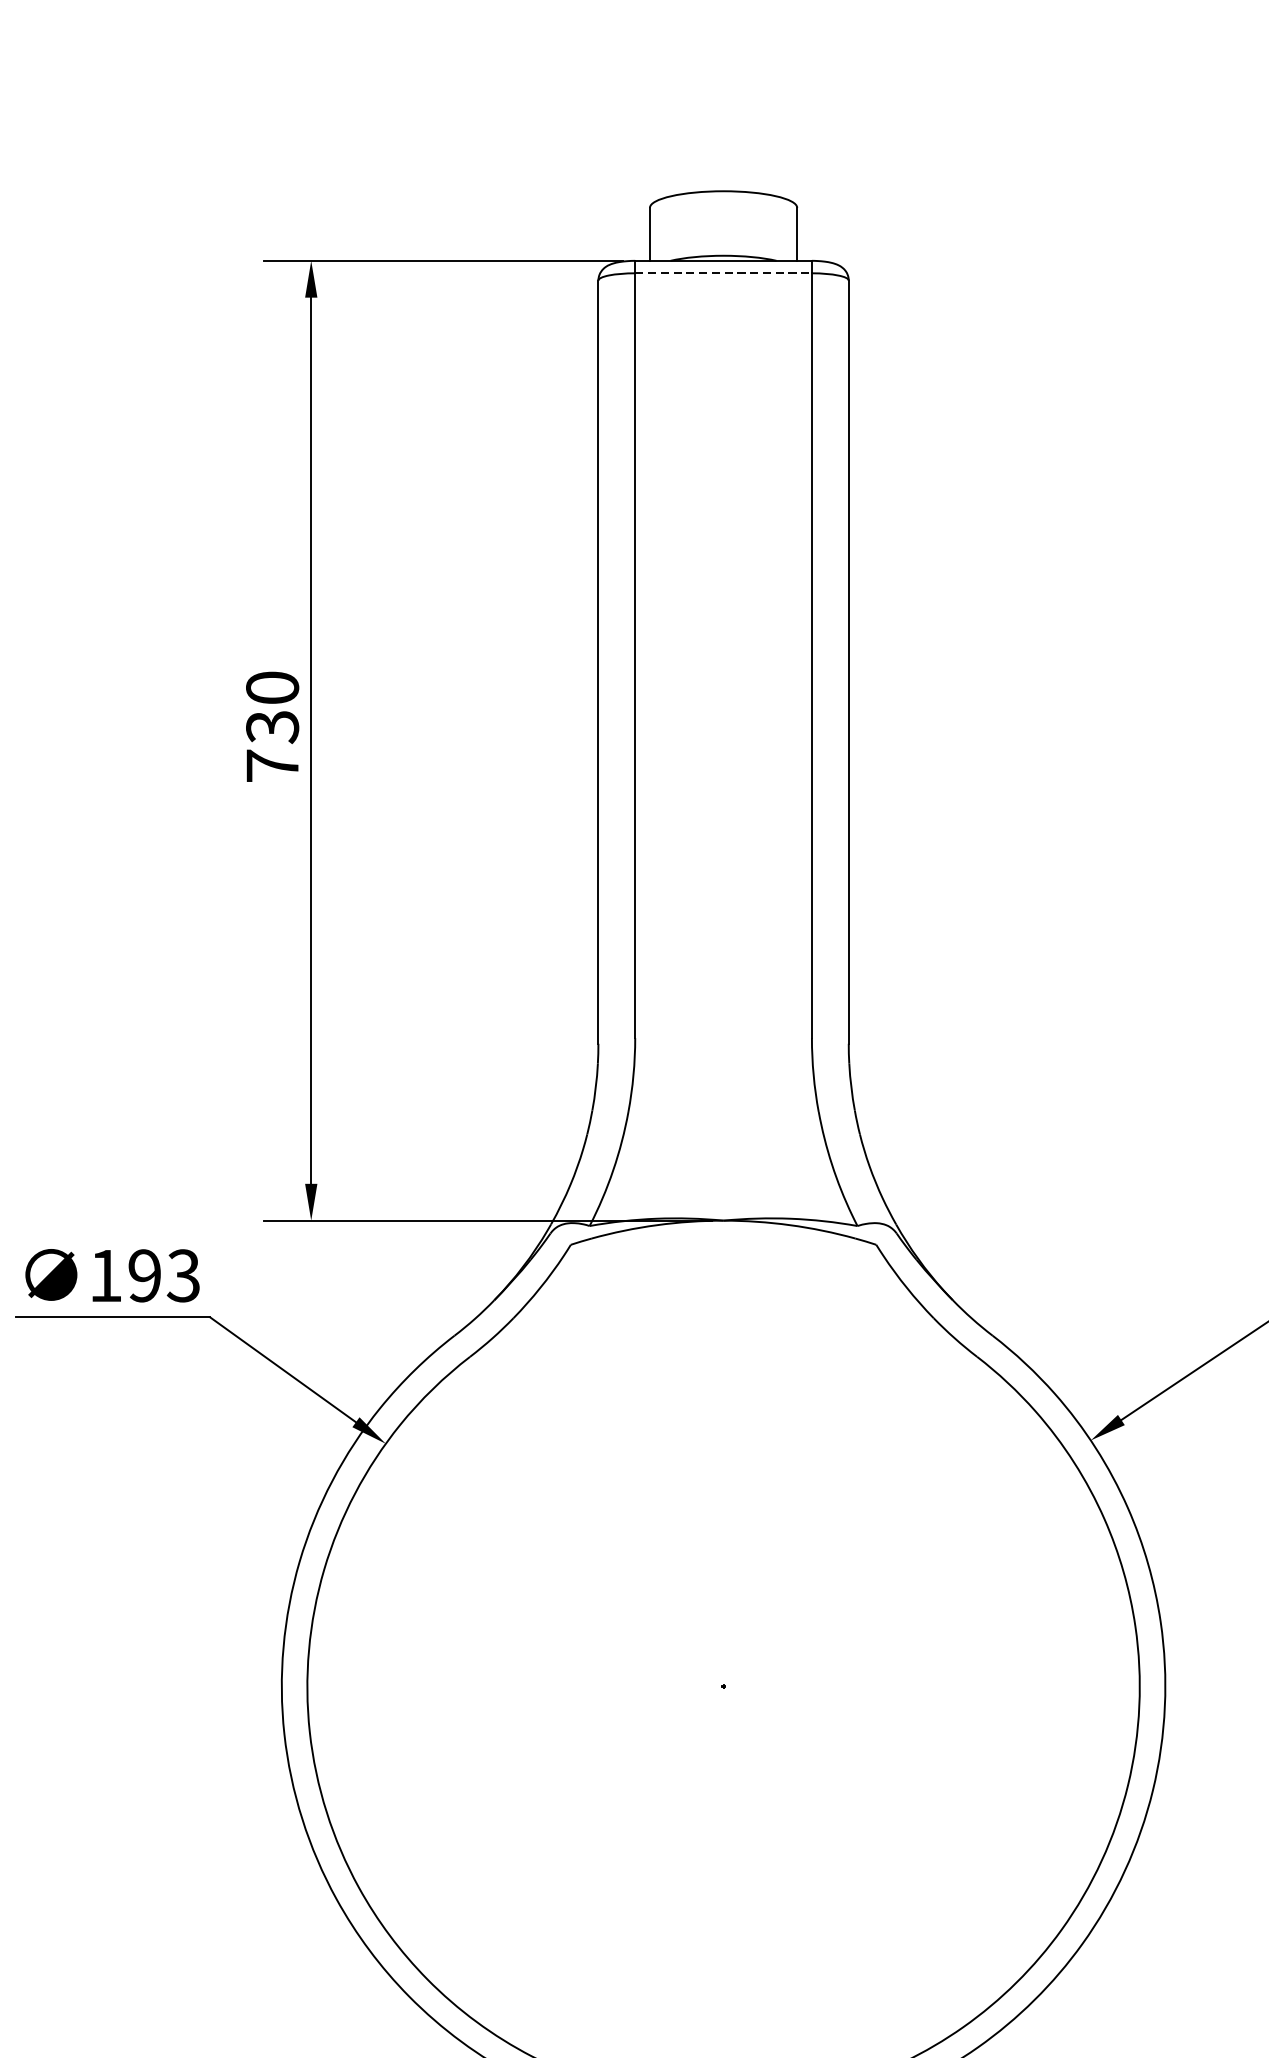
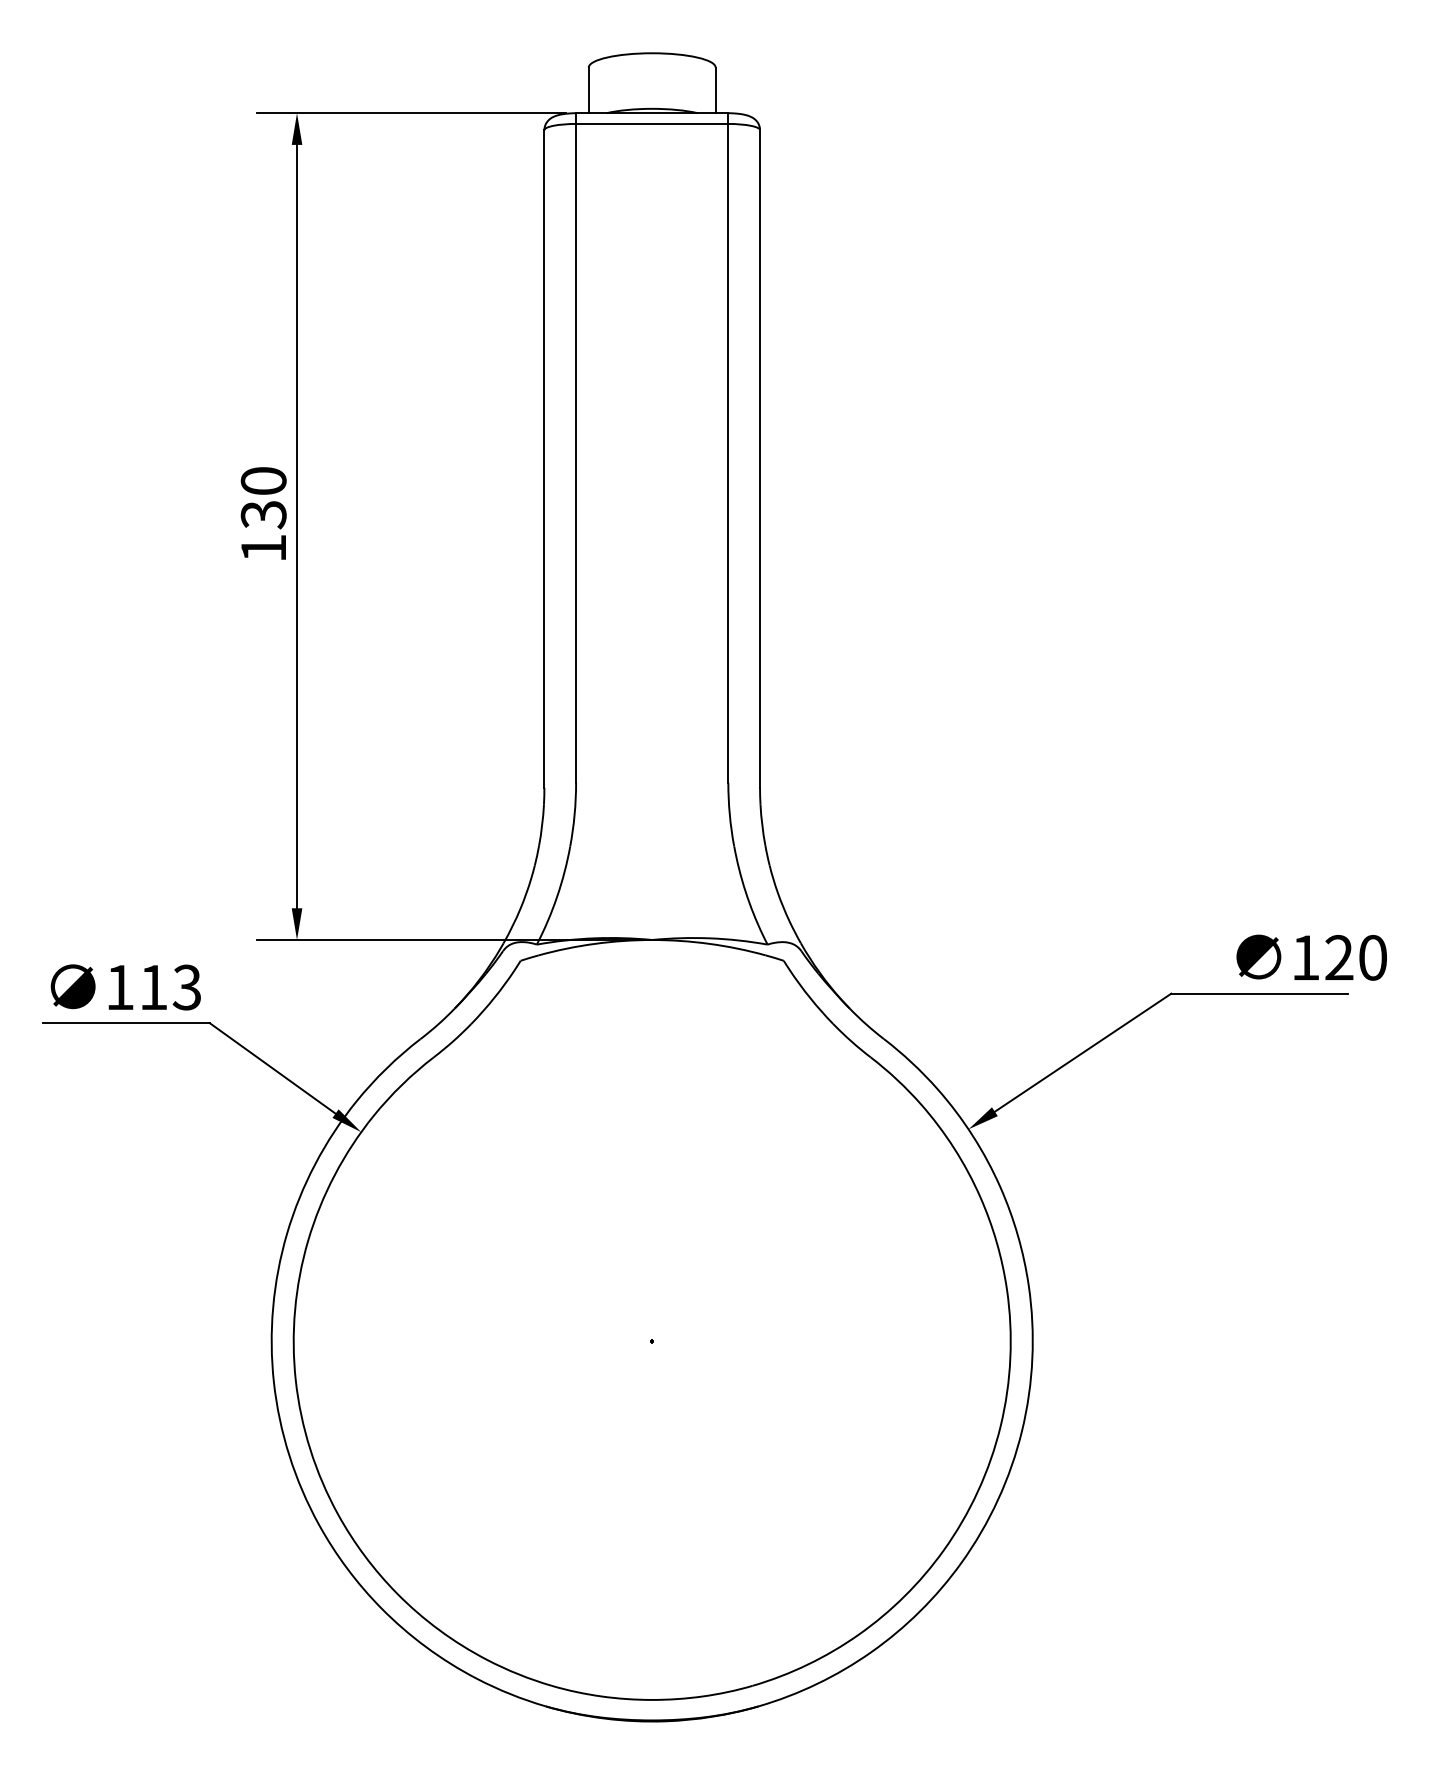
line: (723, 272) -> (652, 123), dashed -> solid
text: (272, 766) -> (263, 548), 730 -> 130
text: (144, 1275) -> (153, 987), 193 -> 113

